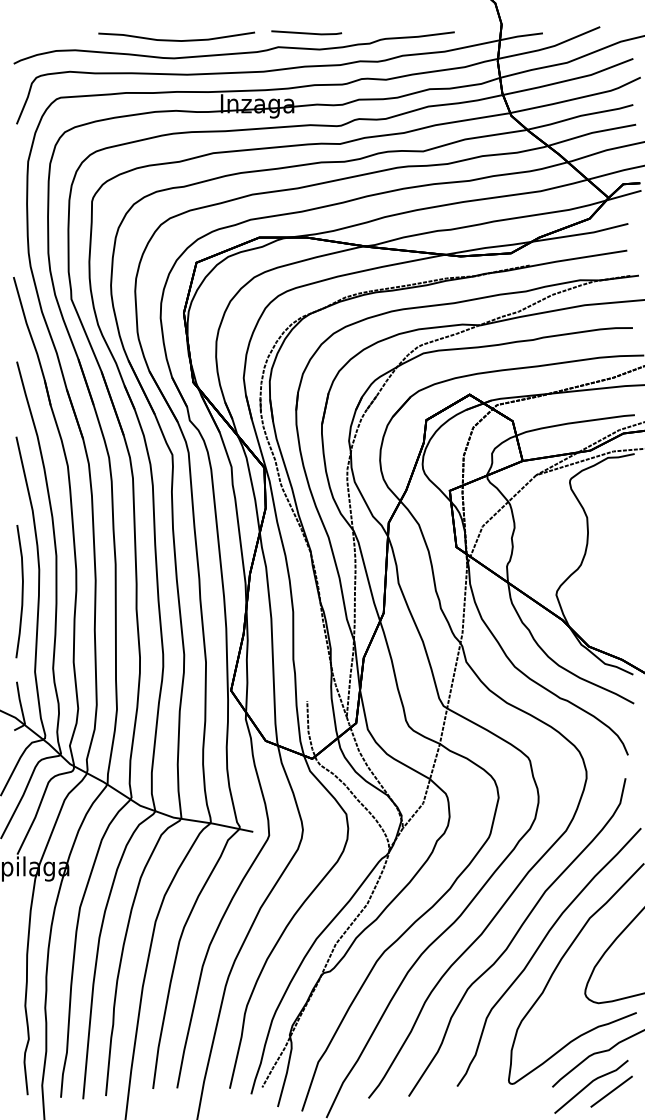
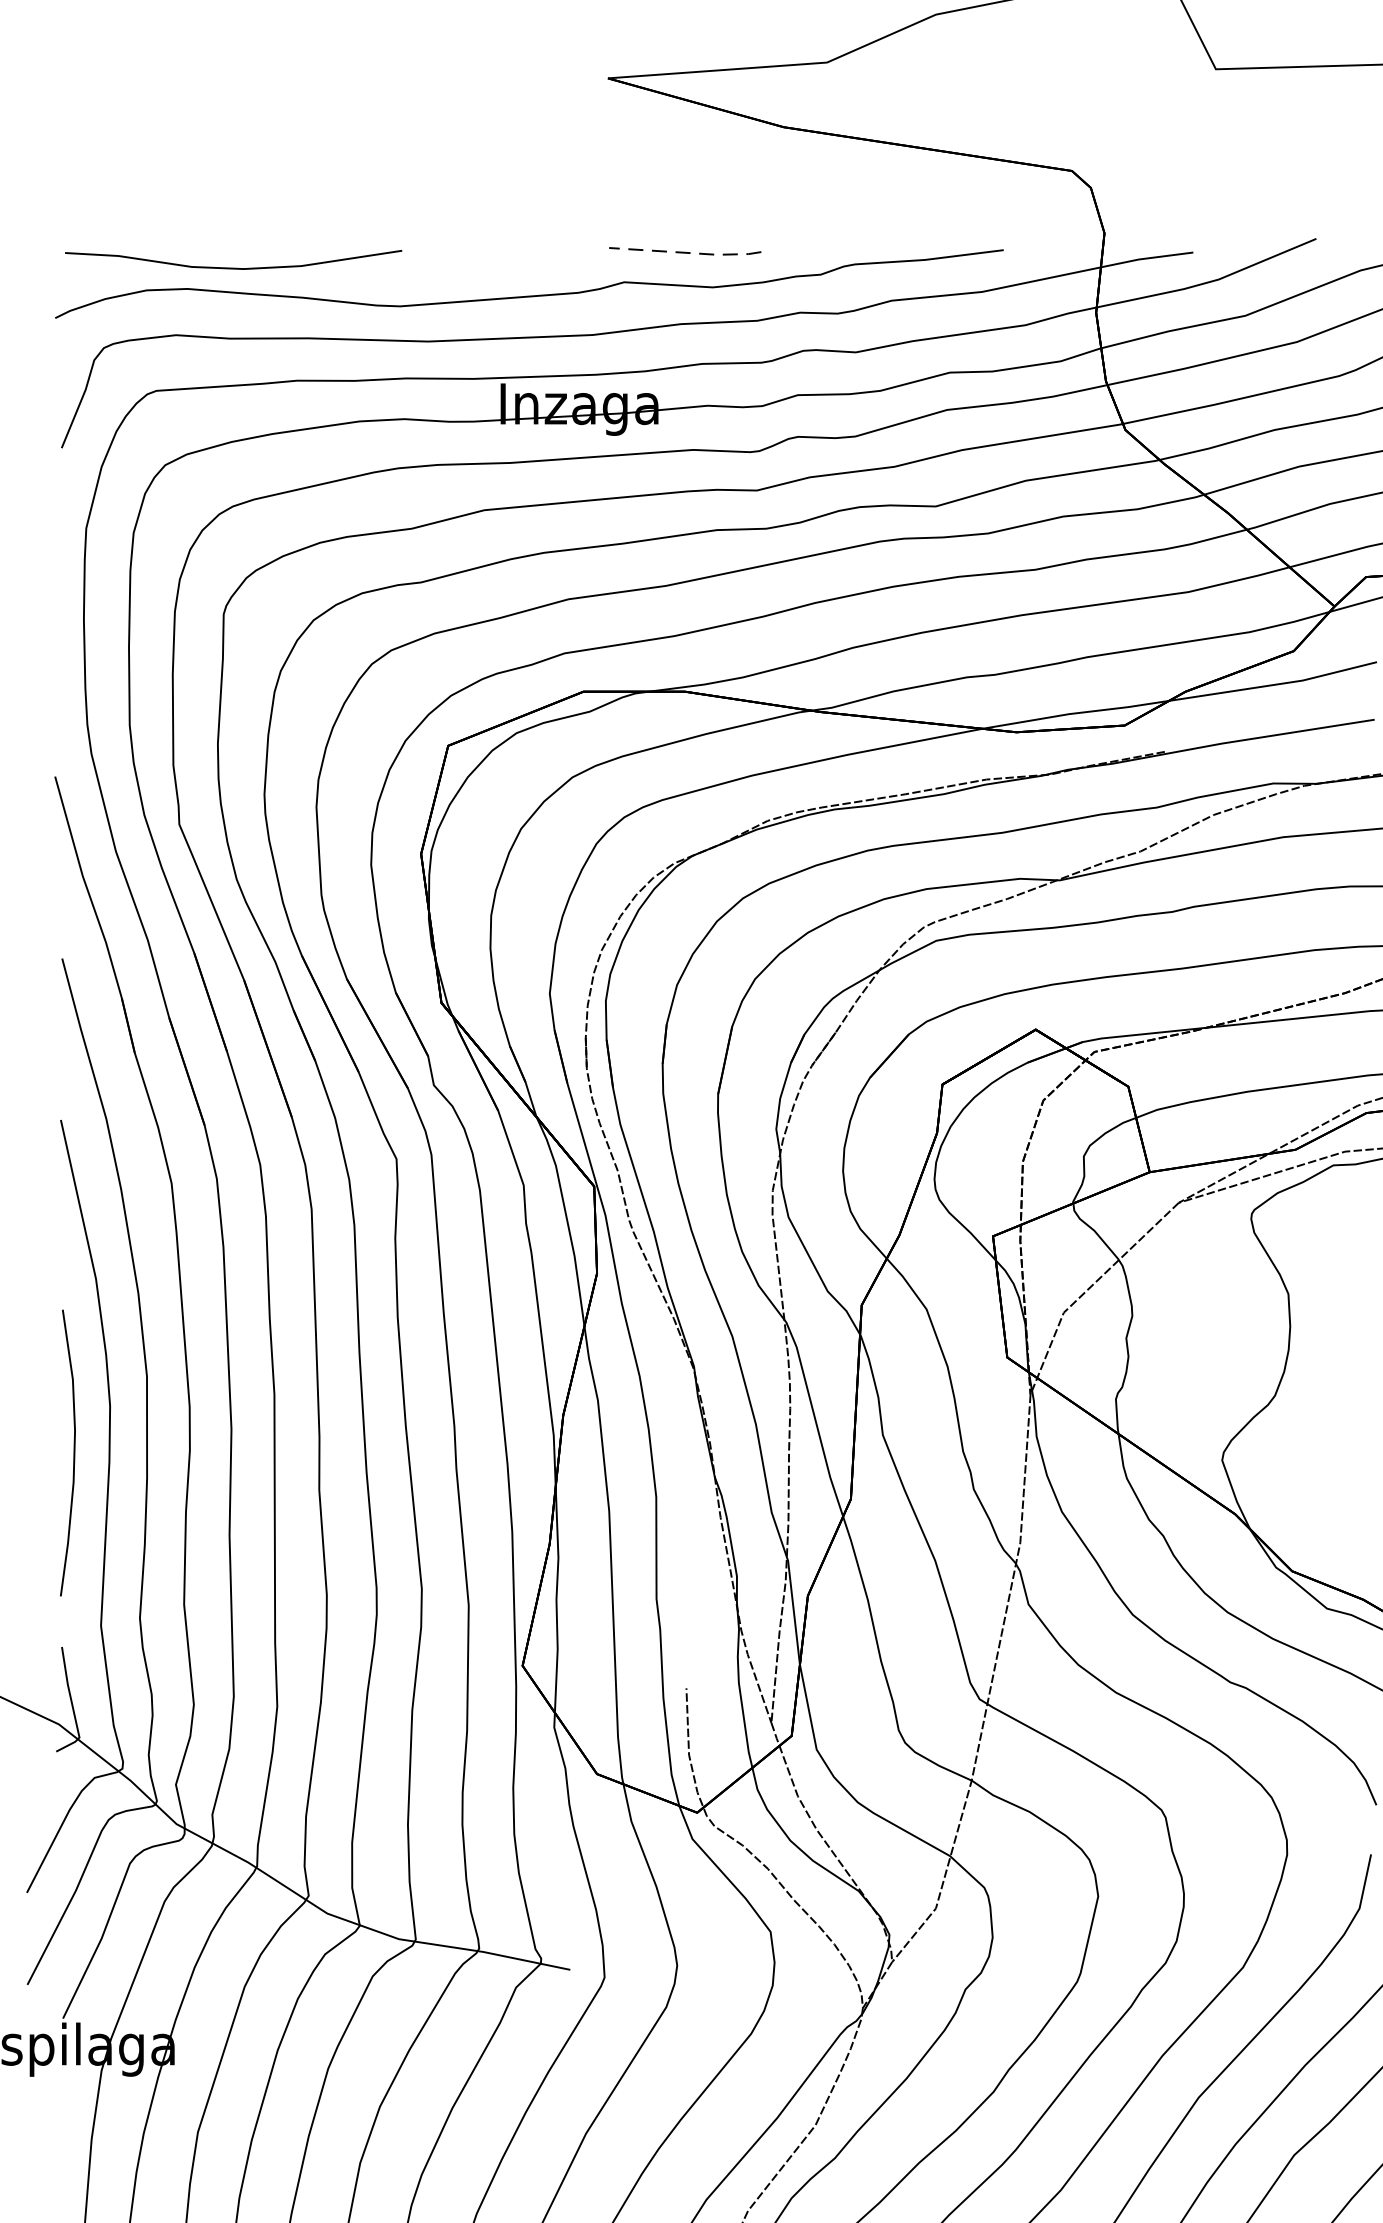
line: (307, 33) -> (686, 252), solid -> dashed
curve: (176, 39) -> (233, 265), moved

